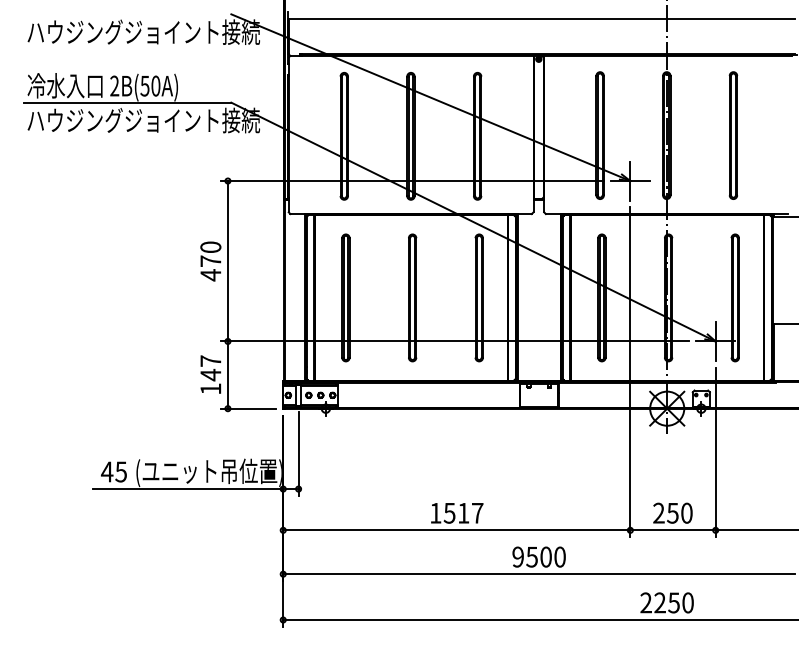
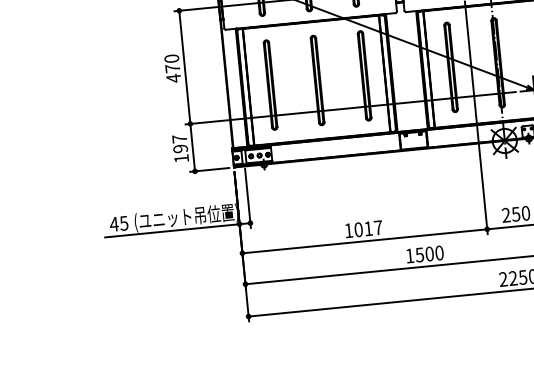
text: (210, 374) -> (180, 148), 147 -> 197
text: (449, 512) -> (358, 229), 1517 -> 1017
text: (517, 556) -> (409, 255), 9500 -> 1500

